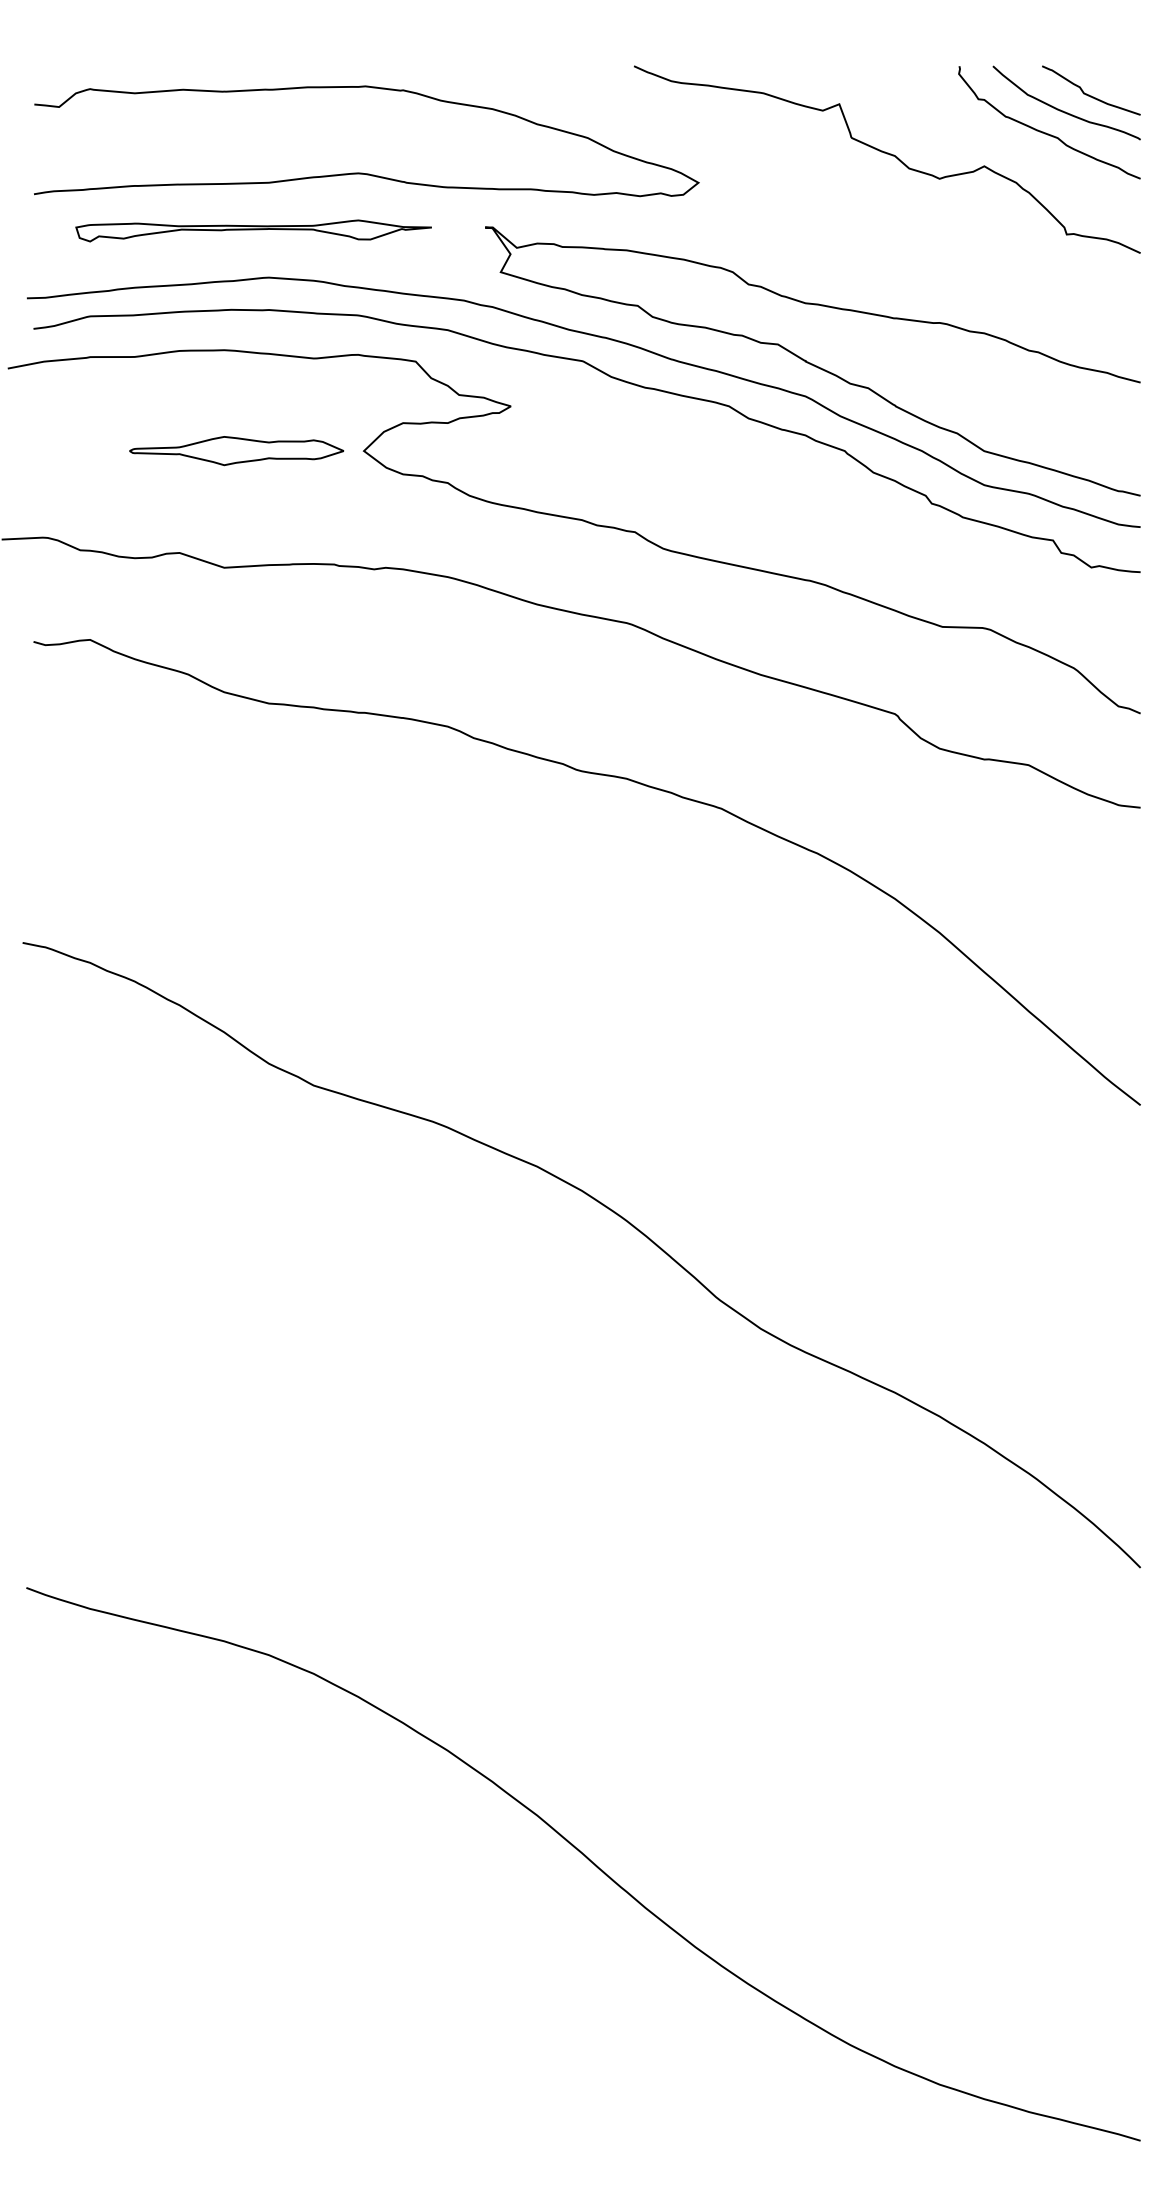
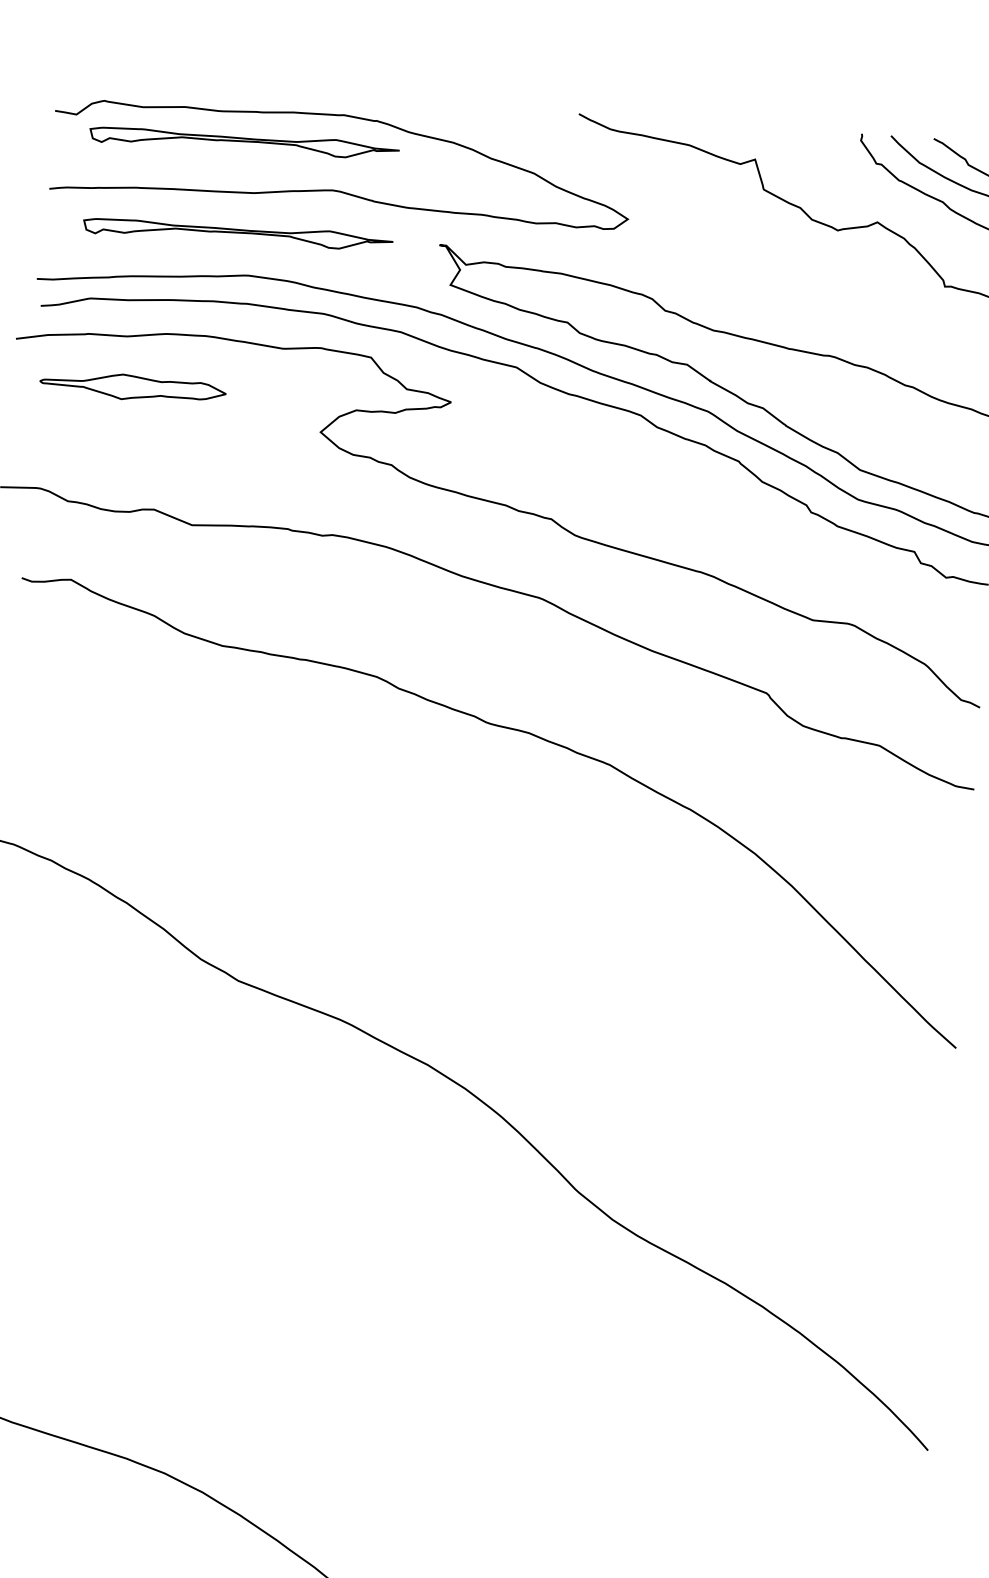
part: (253, 125) -> (244, 142), added
part: (236, 451) -> (132, 388), moved

